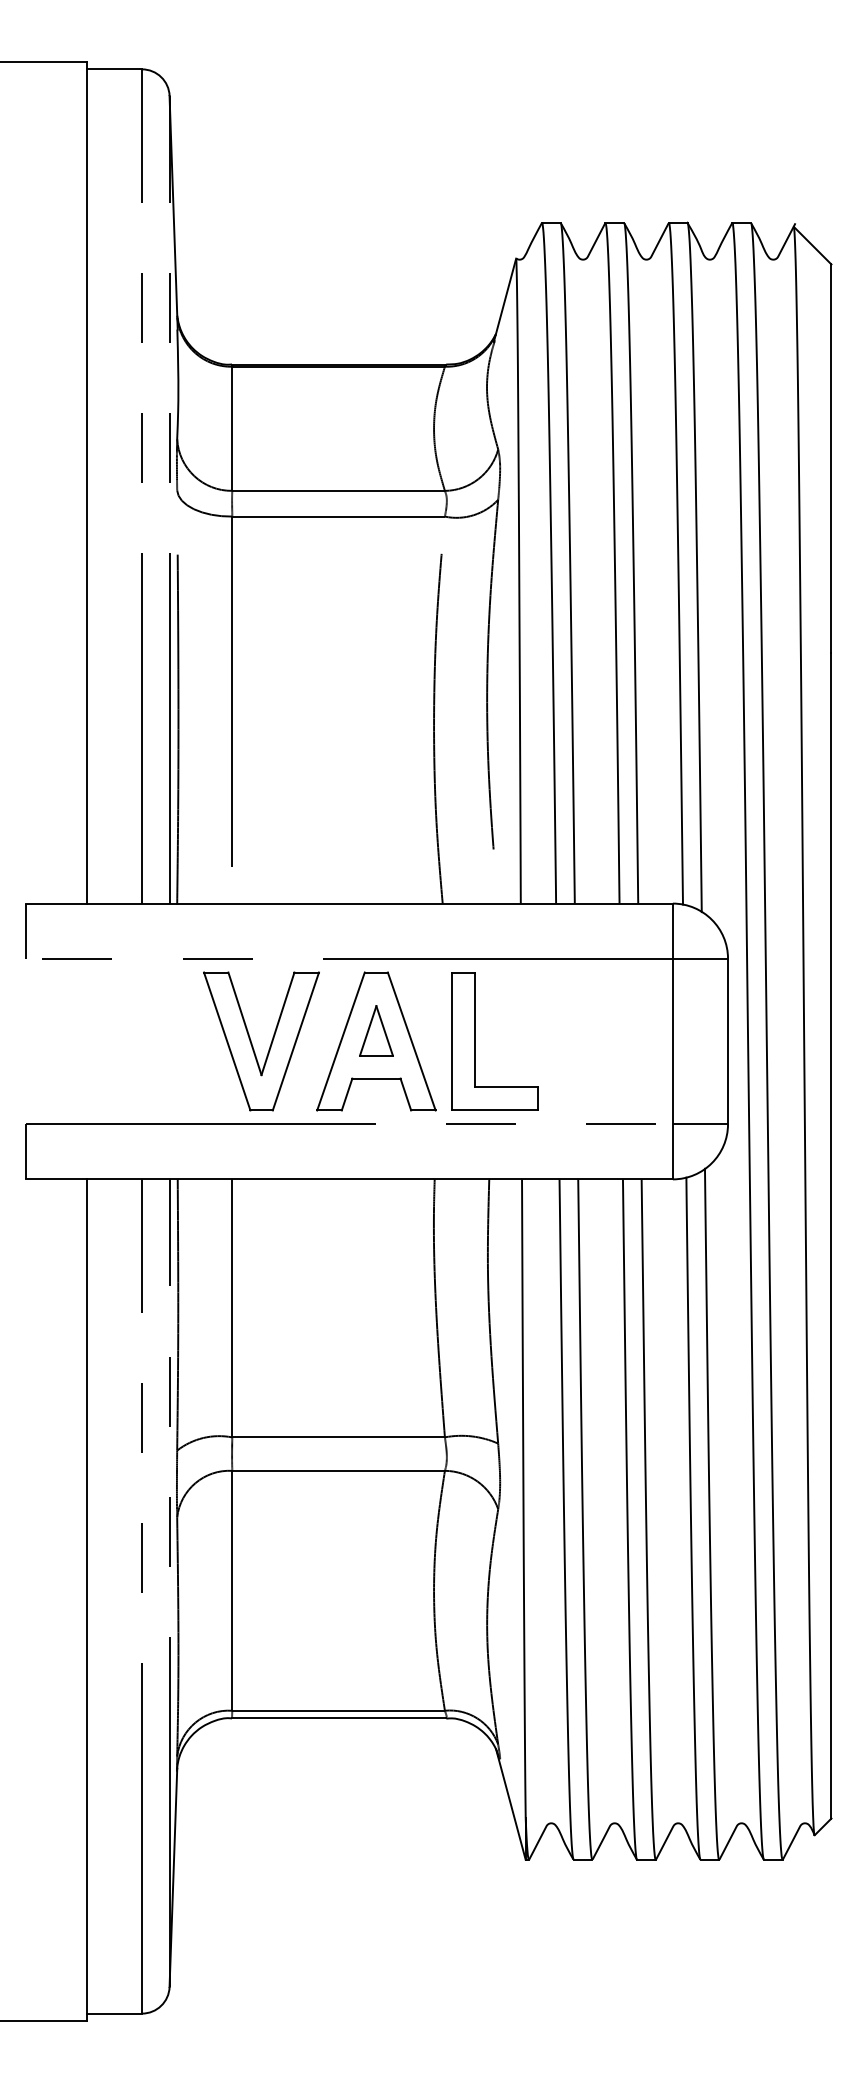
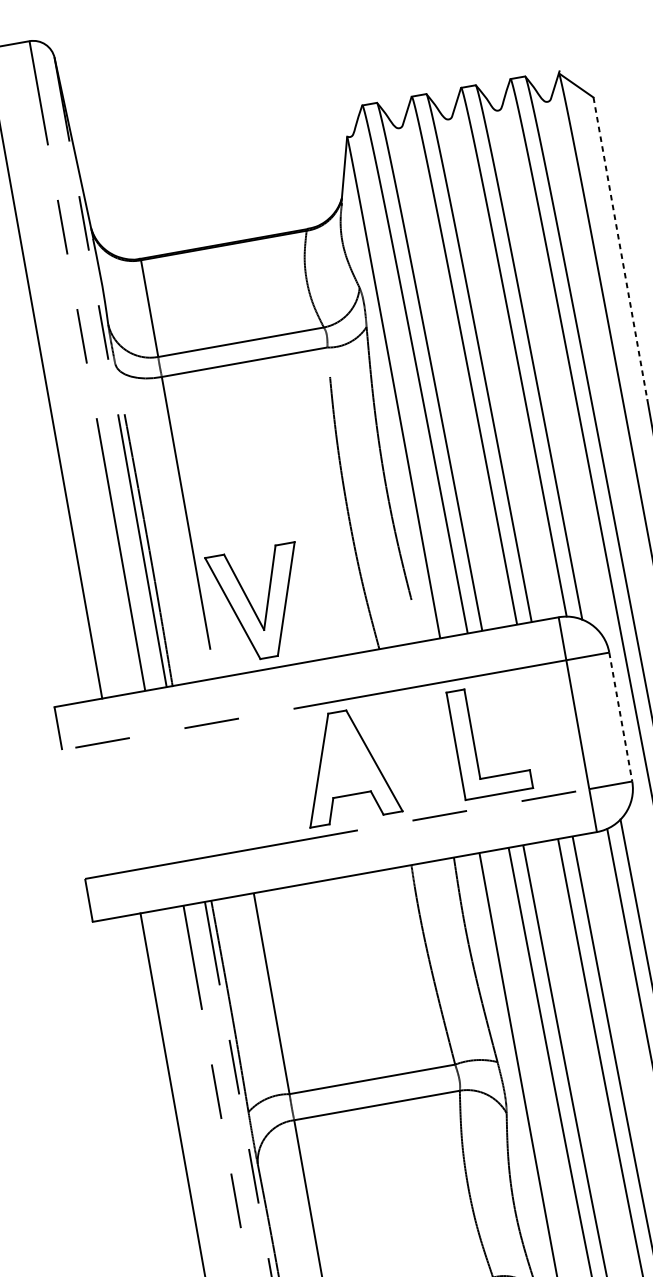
line: (831, 459) -> (620, 249), solid -> dashed
part: (376, 1030) -> (345, 757), removed
part: (475, 1041) -> (474, 743), moved
line: (728, 1041) -> (621, 716), solid -> dashed
part: (252, 1043) -> (252, 606), moved

